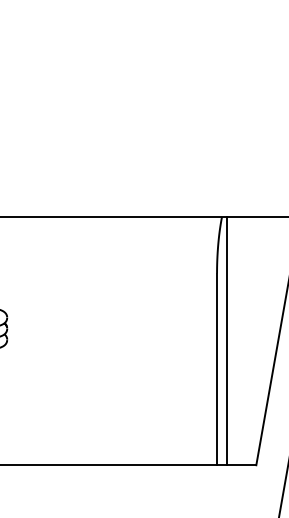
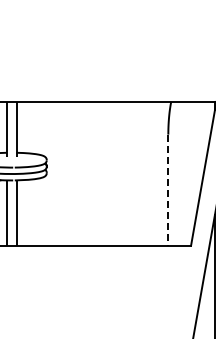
line: (225, 340) -> (173, 173), removed
line: (217, 370) -> (168, 190), solid -> dashed

